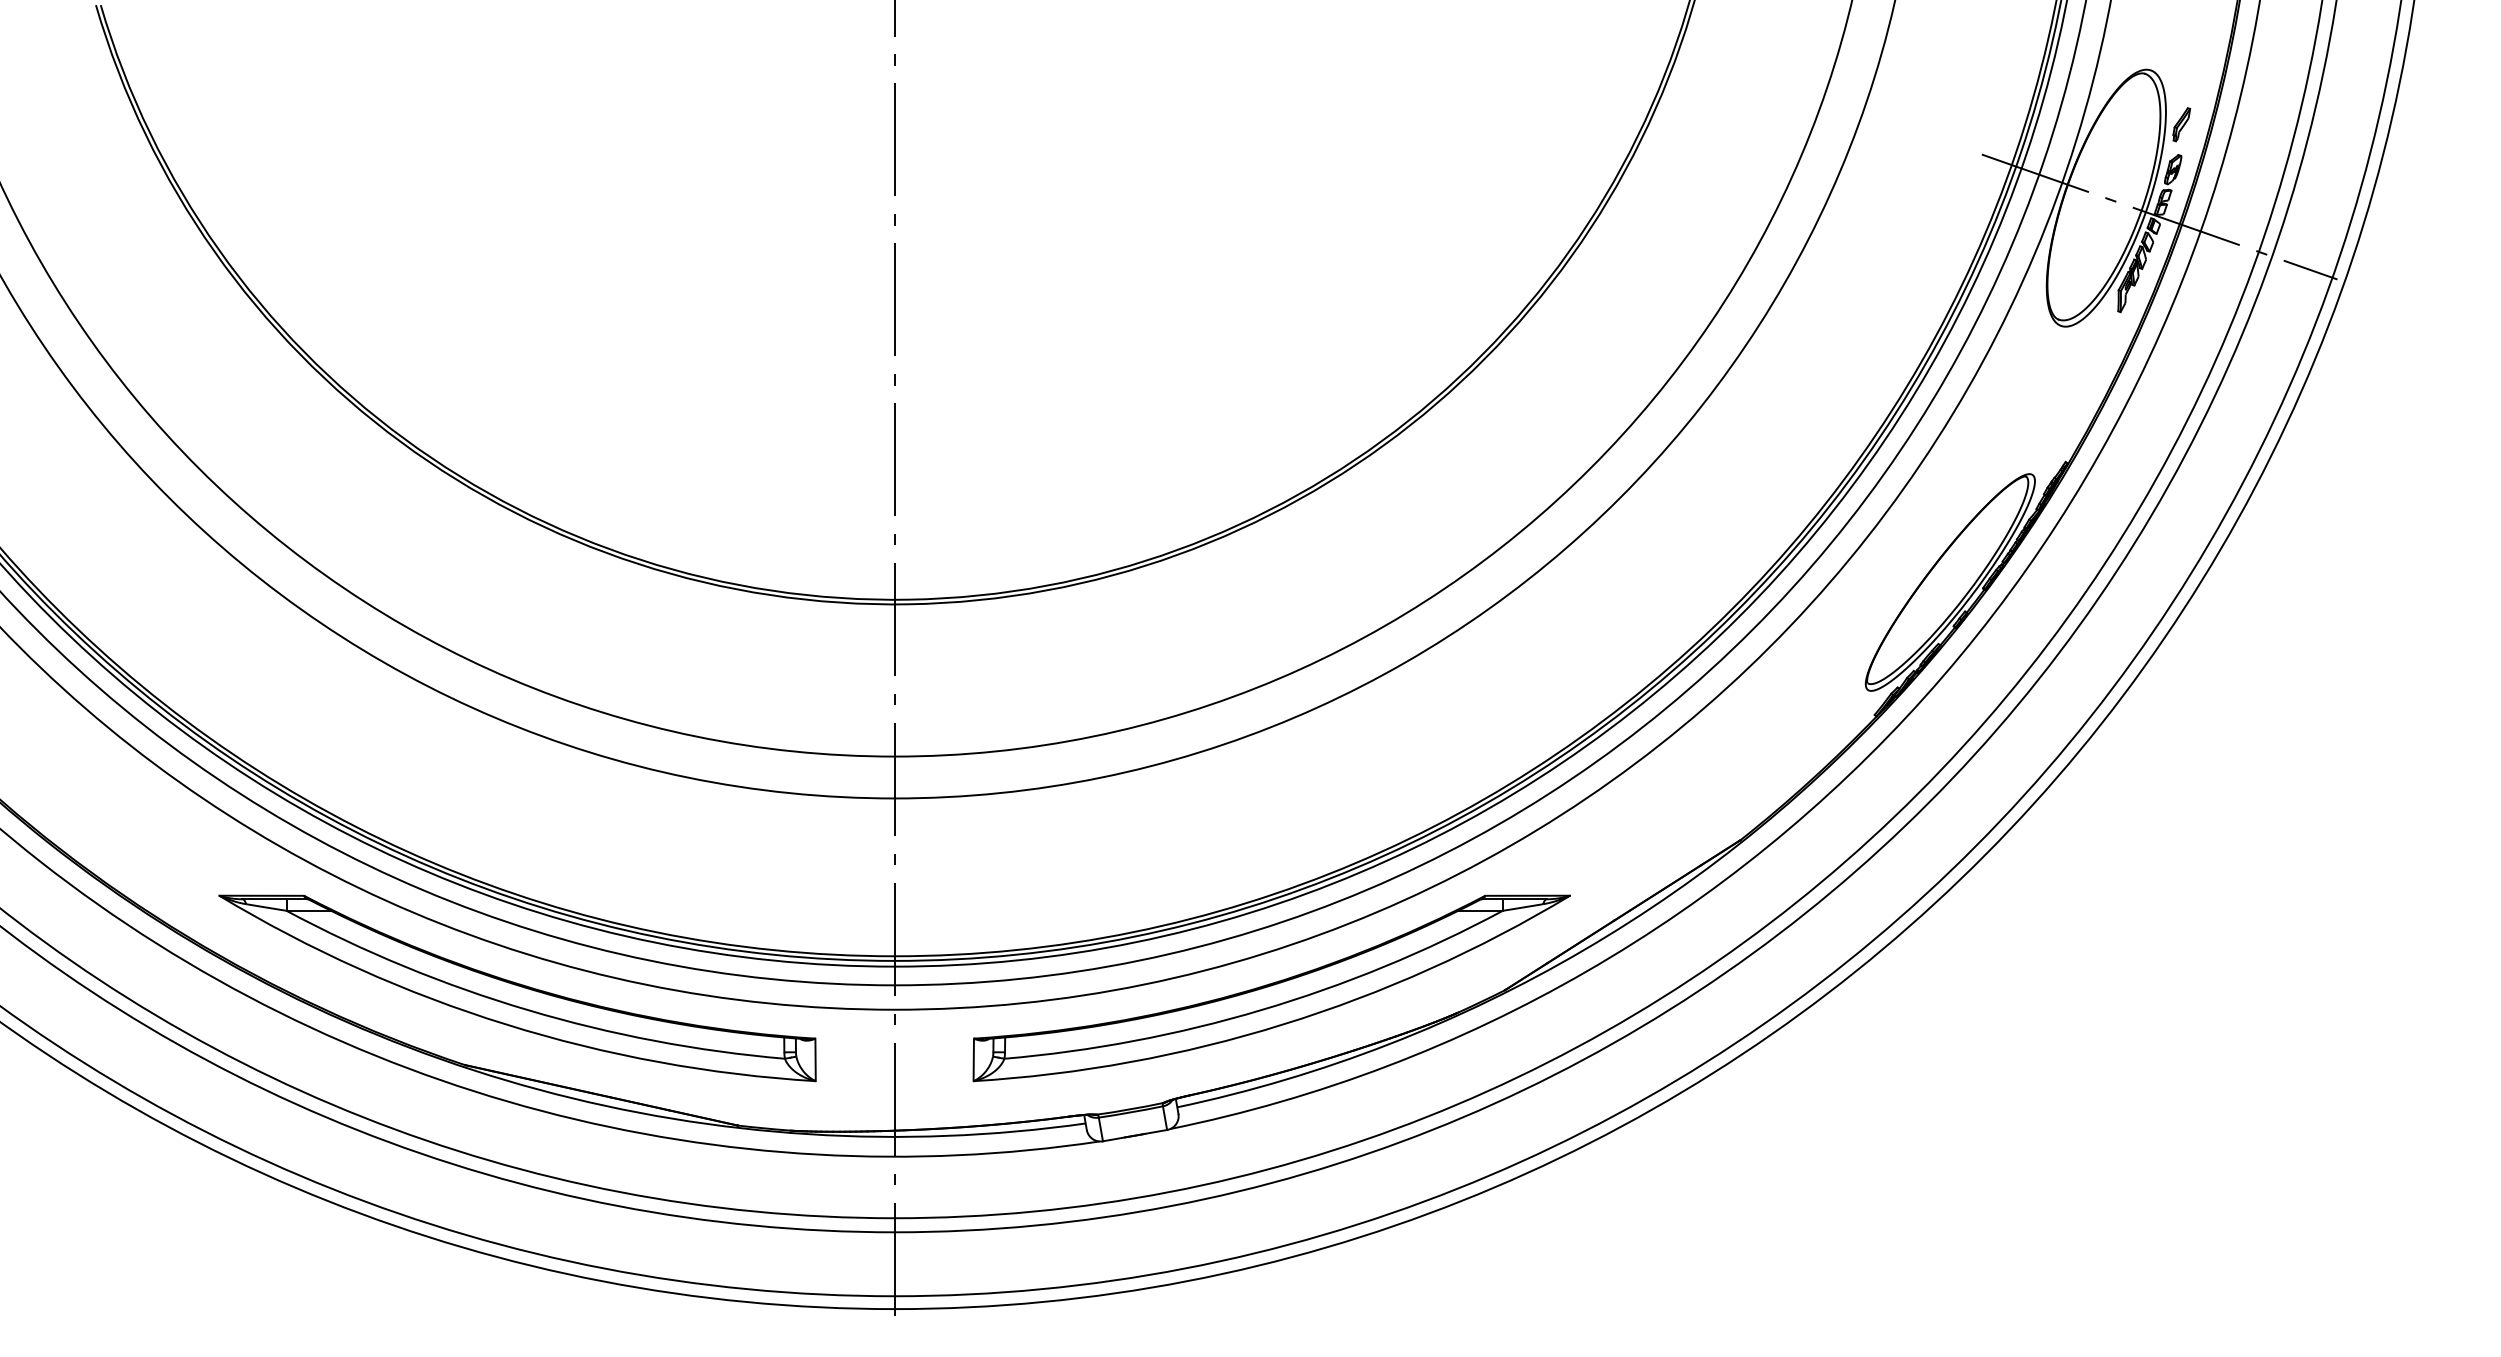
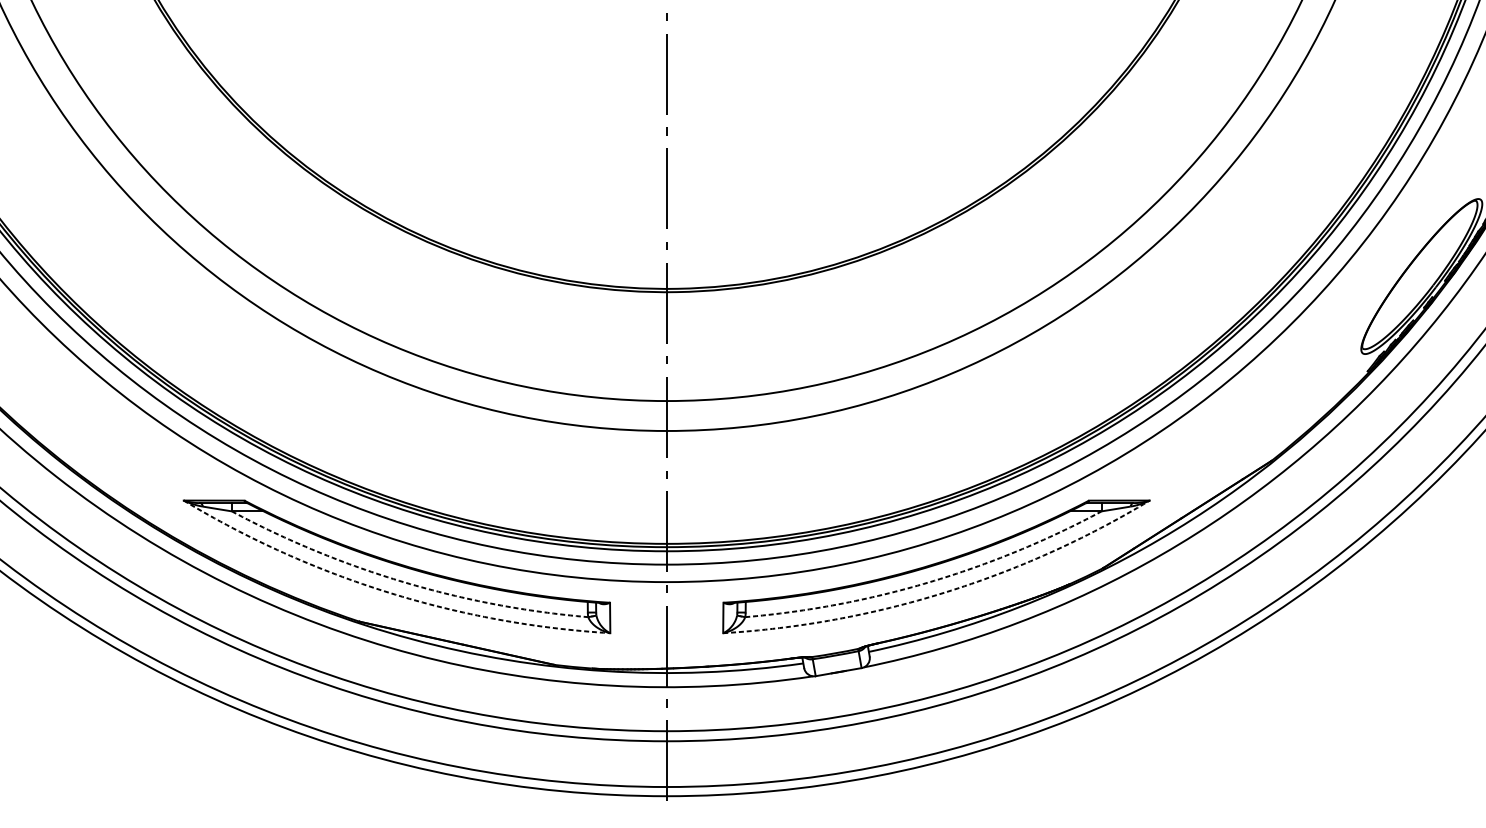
arc: (528, 1010) -> (404, 582), solid -> dashed
arc: (1261, 1010) -> (929, 582), solid -> dashed
arc: (506, 1024) -> (389, 592), solid -> dashed
arc: (1283, 1024) -> (944, 592), solid -> dashed

